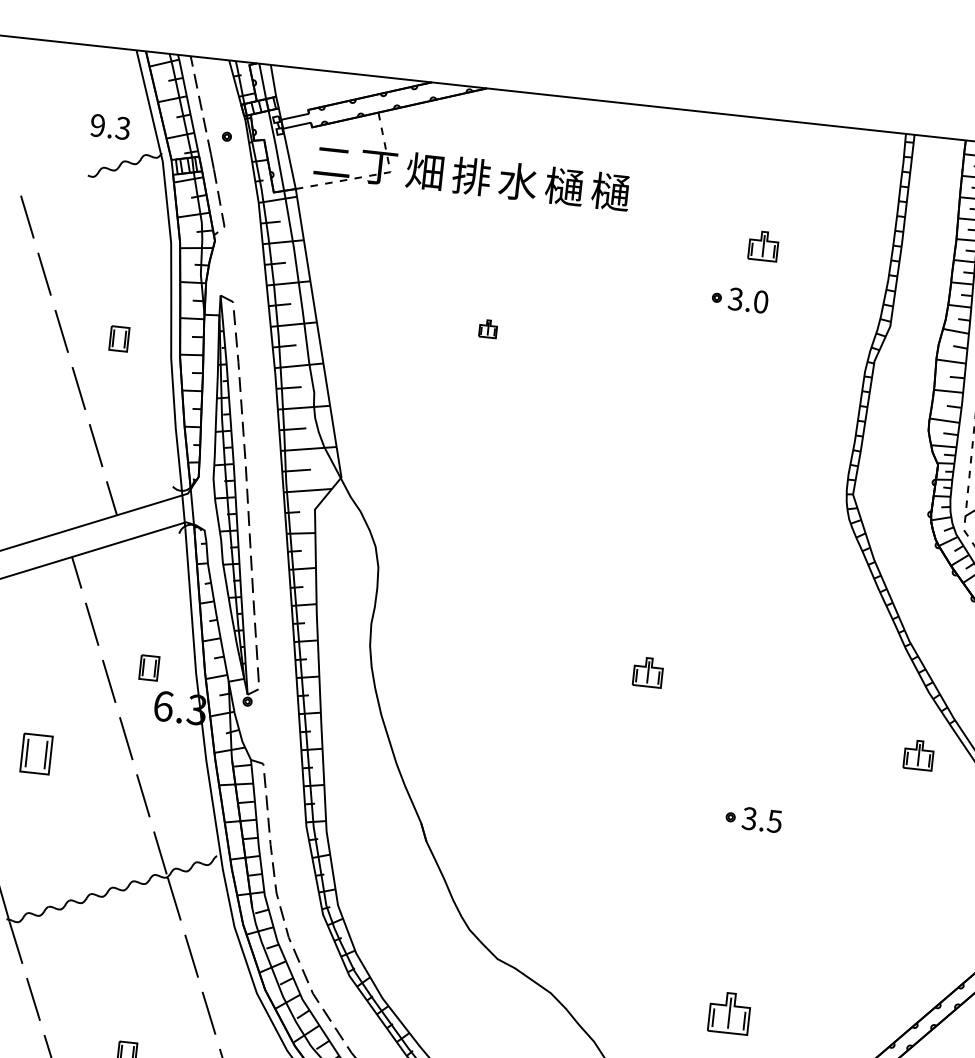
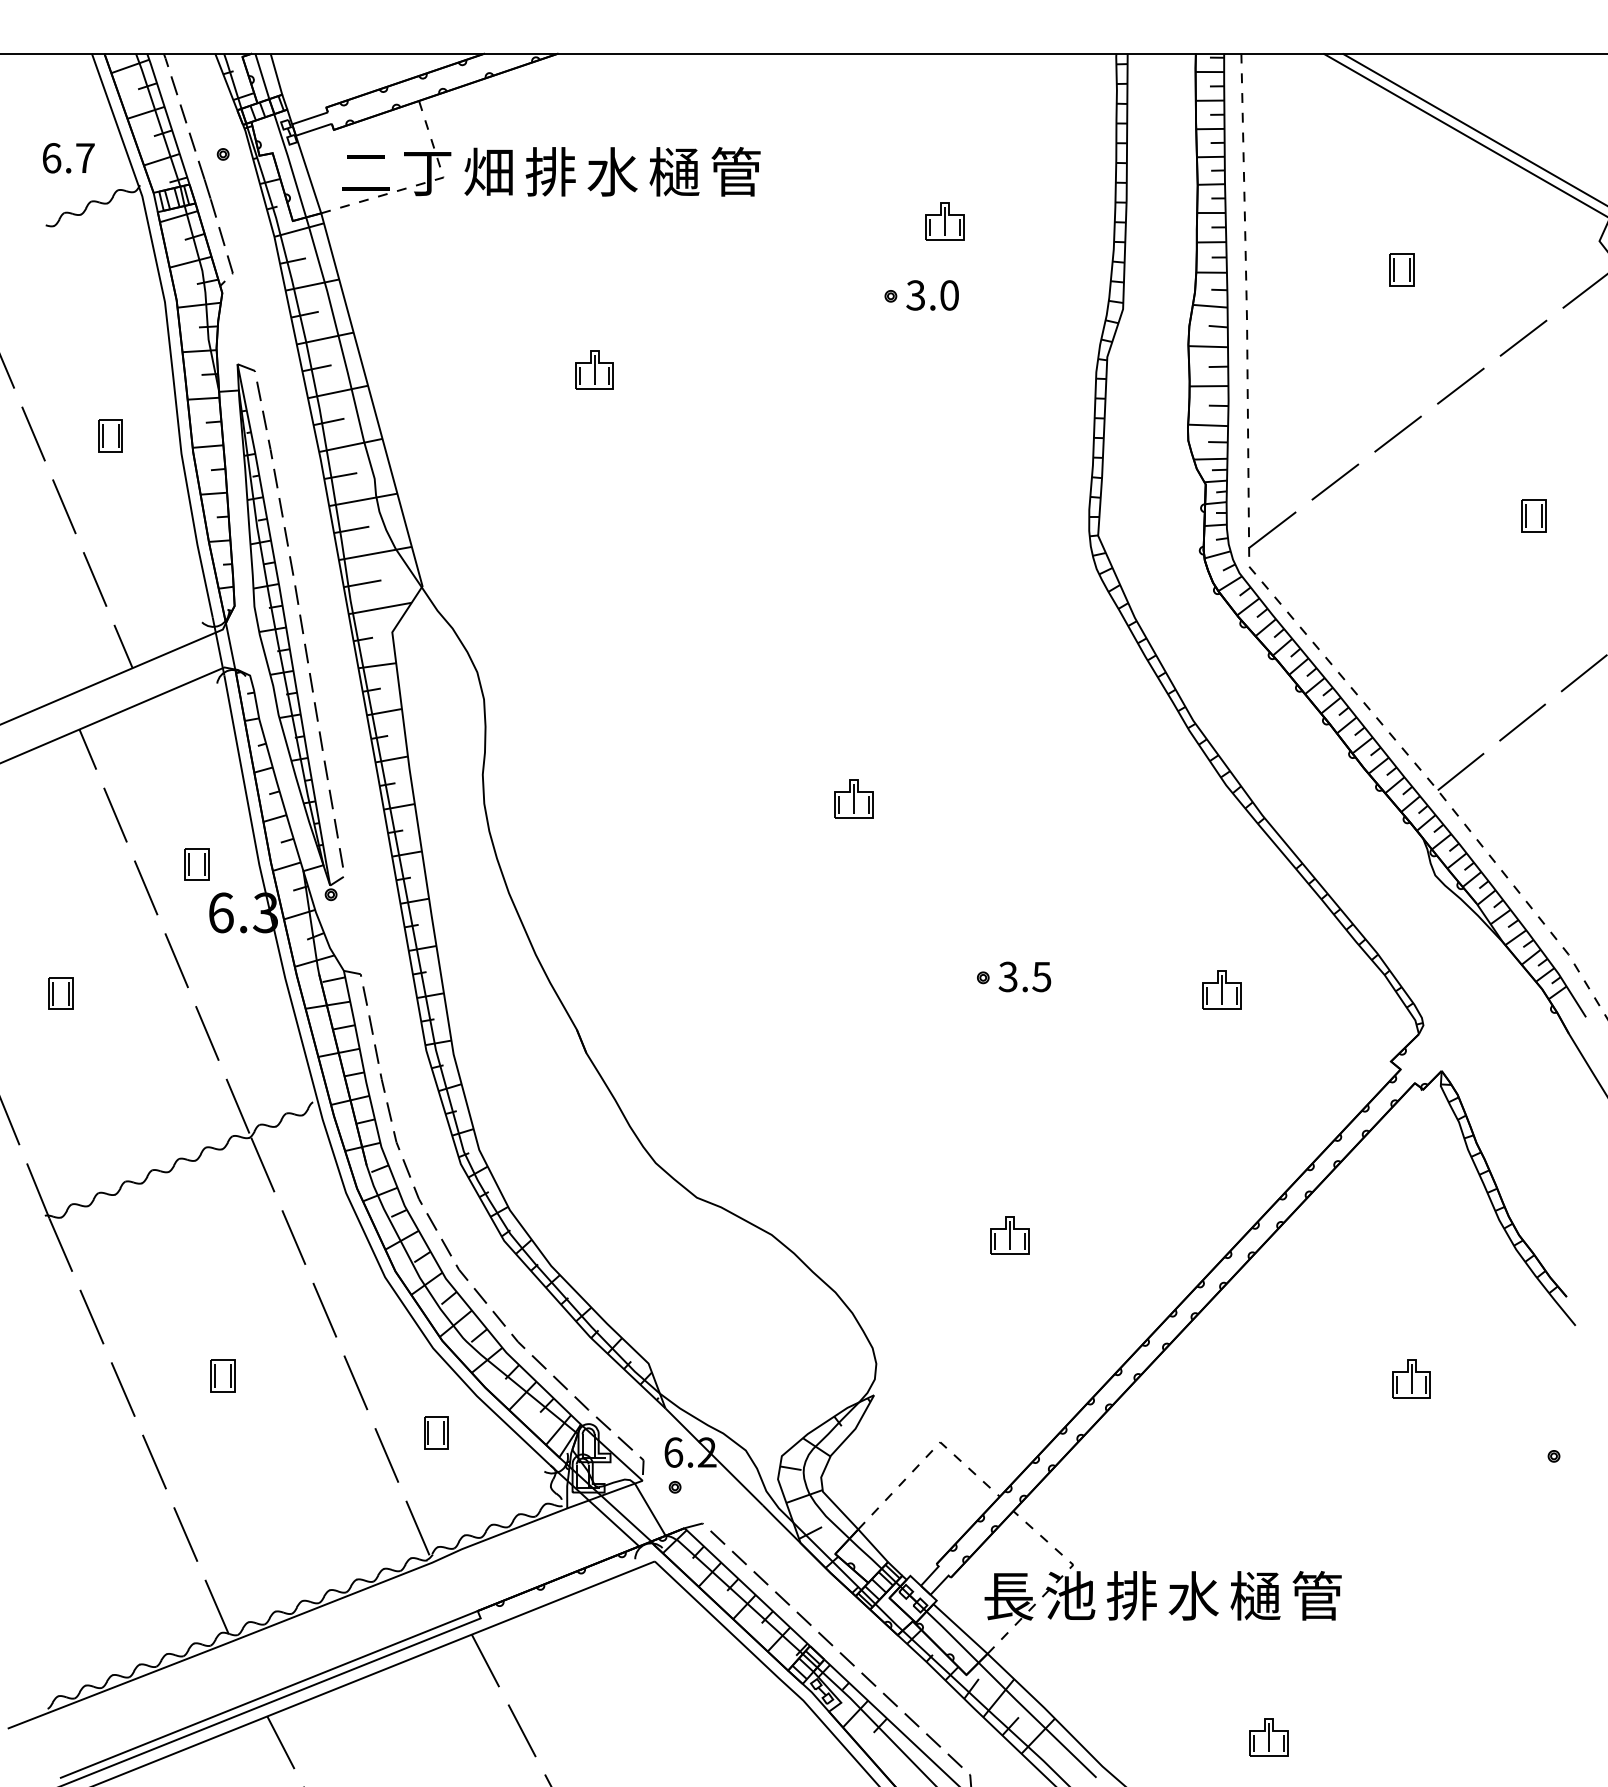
text: (110, 127) -> (68, 158), 9.3 -> 6.7
text: (611, 191) -> (736, 171), 樋 -> 管
part: (488, 328) -> (594, 369), size x1.67
part: (36, 753) -> (60, 993), size x0.62
part: (918, 754) -> (1221, 989), moved
part: (729, 1013) -> (1009, 1235), size x0.71

